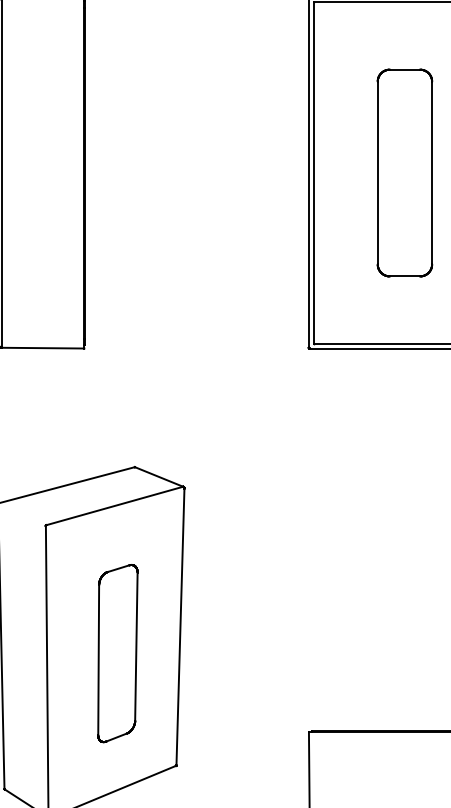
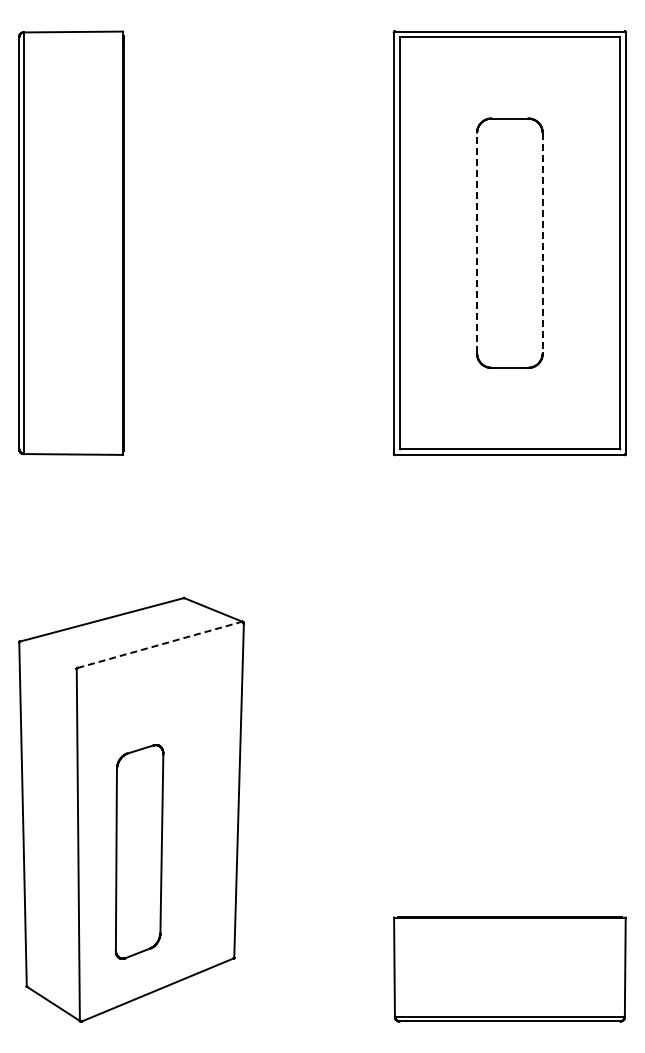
line: (378, 172) -> (477, 242), solid -> dashed
line: (431, 173) -> (542, 243), solid -> dashed
line: (114, 505) -> (159, 644), solid -> dashed
part: (117, 653) -> (139, 851), moved

